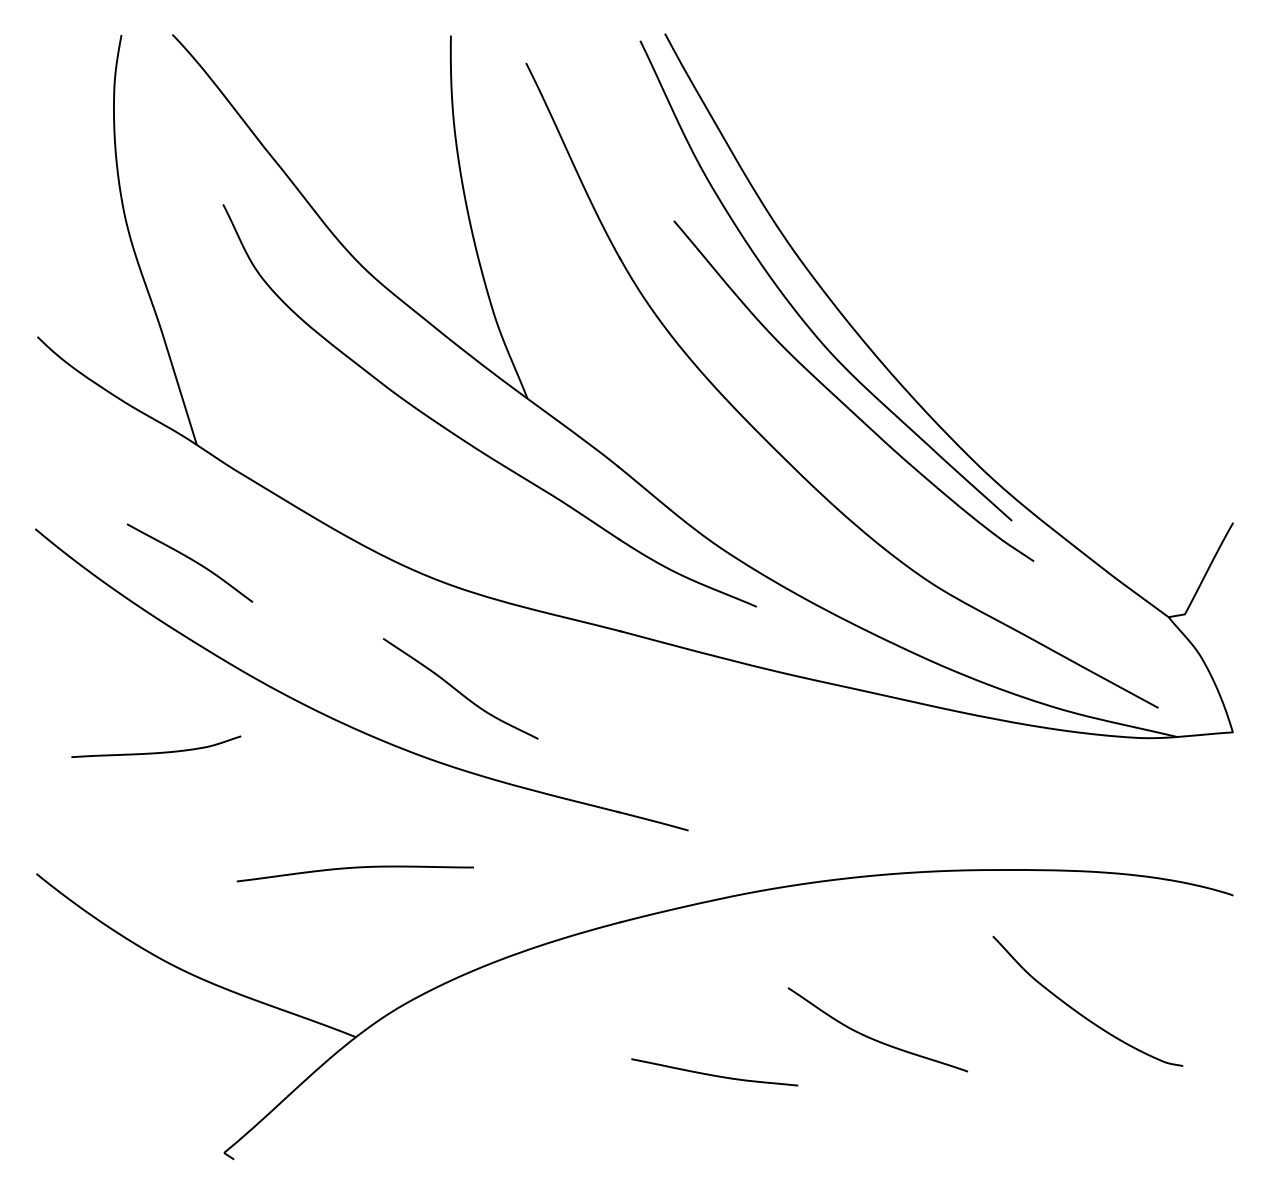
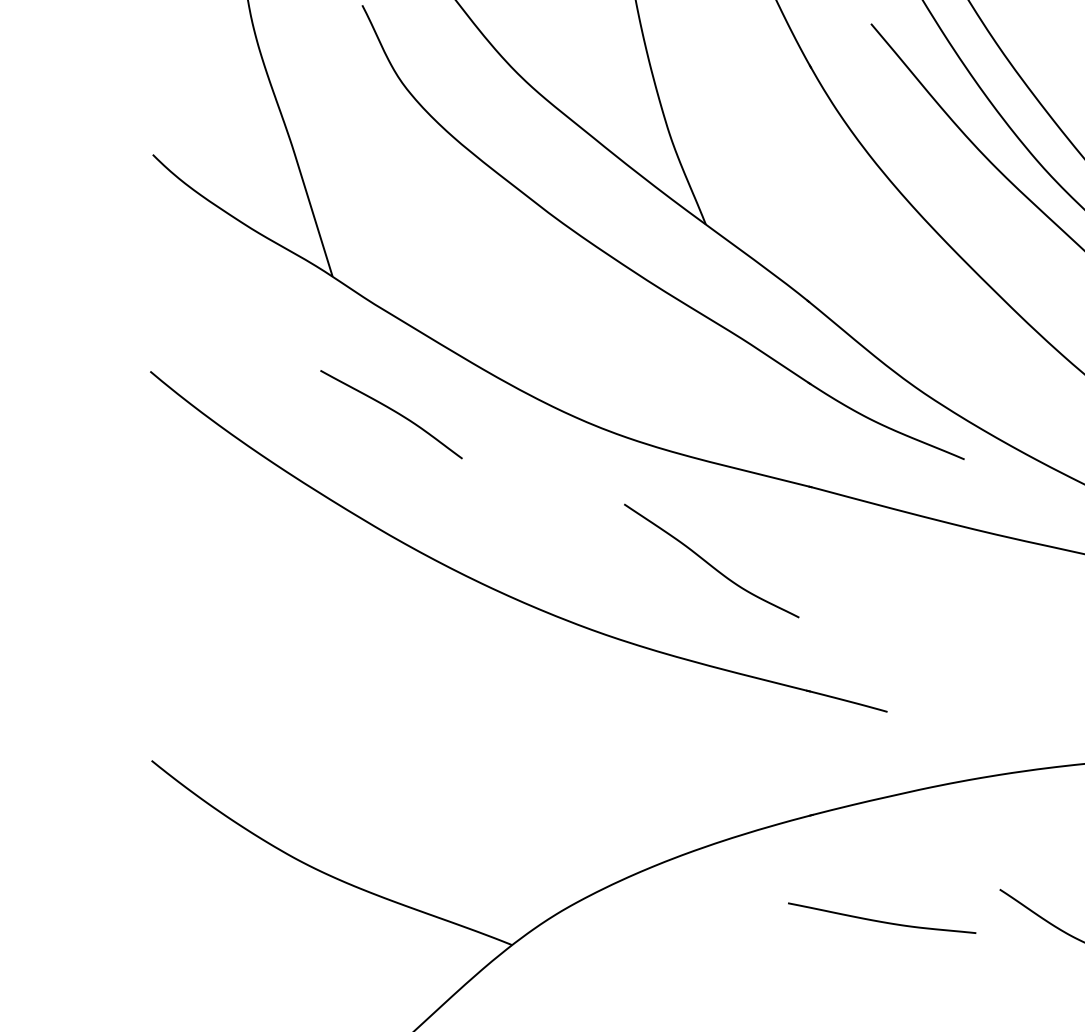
curve: (191, 560) -> (393, 411), moved
curve: (458, 690) -> (709, 562), moved
curve: (156, 752) -> (287, 623), removed
curve: (354, 868) -> (510, 754), removed
curve: (714, 1074) -> (881, 920), moved

